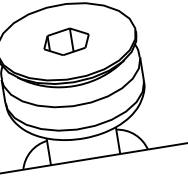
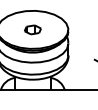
part: (65, 41) -> (32, 29), size x0.7

